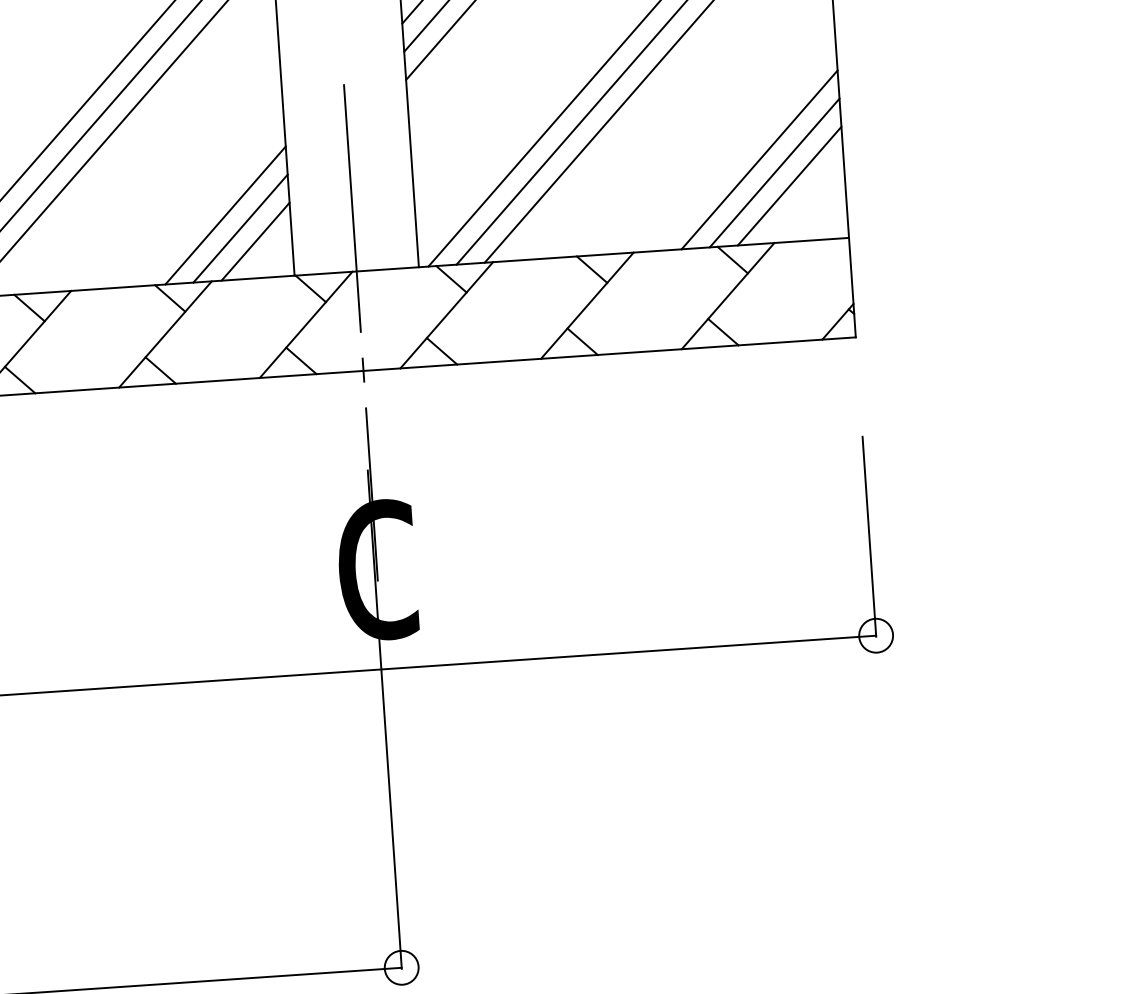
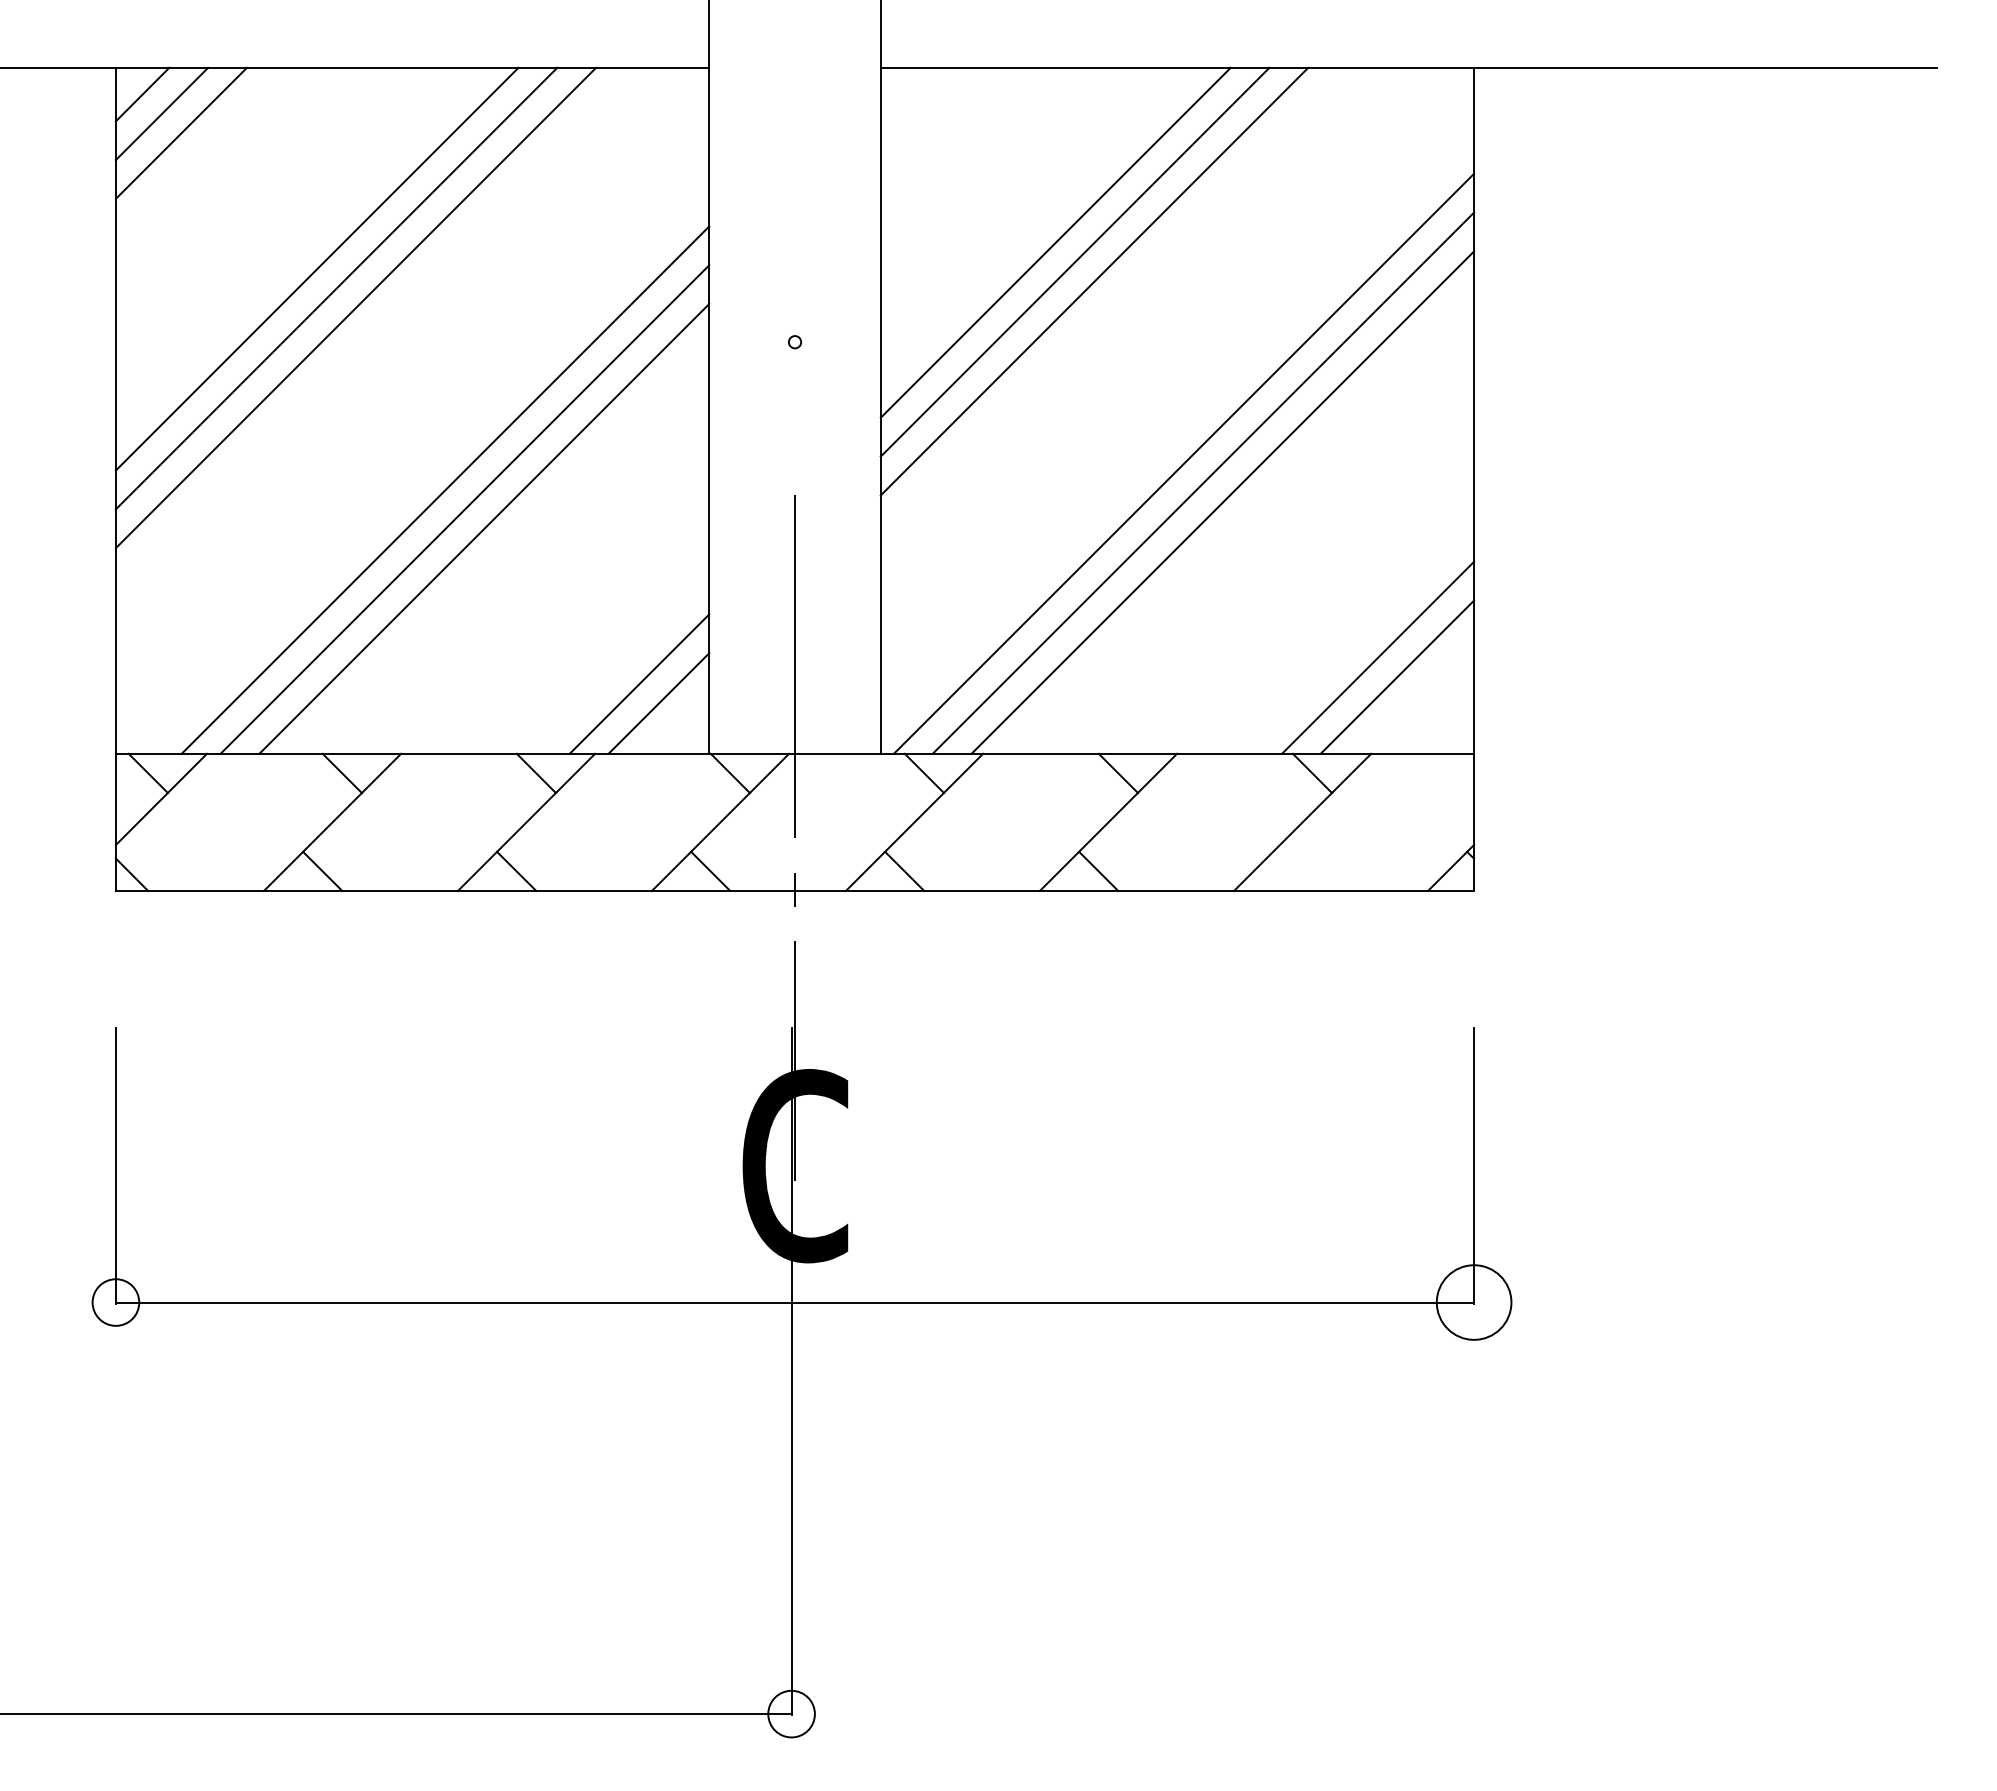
line: (759, 159) -> (1358, 637), removed
line: (225, 215) -> (620, 664), removed
line: (723, 331) -> (1292, 870), removed
circle: (875, 635) -> (1473, 1302), size x1.6

